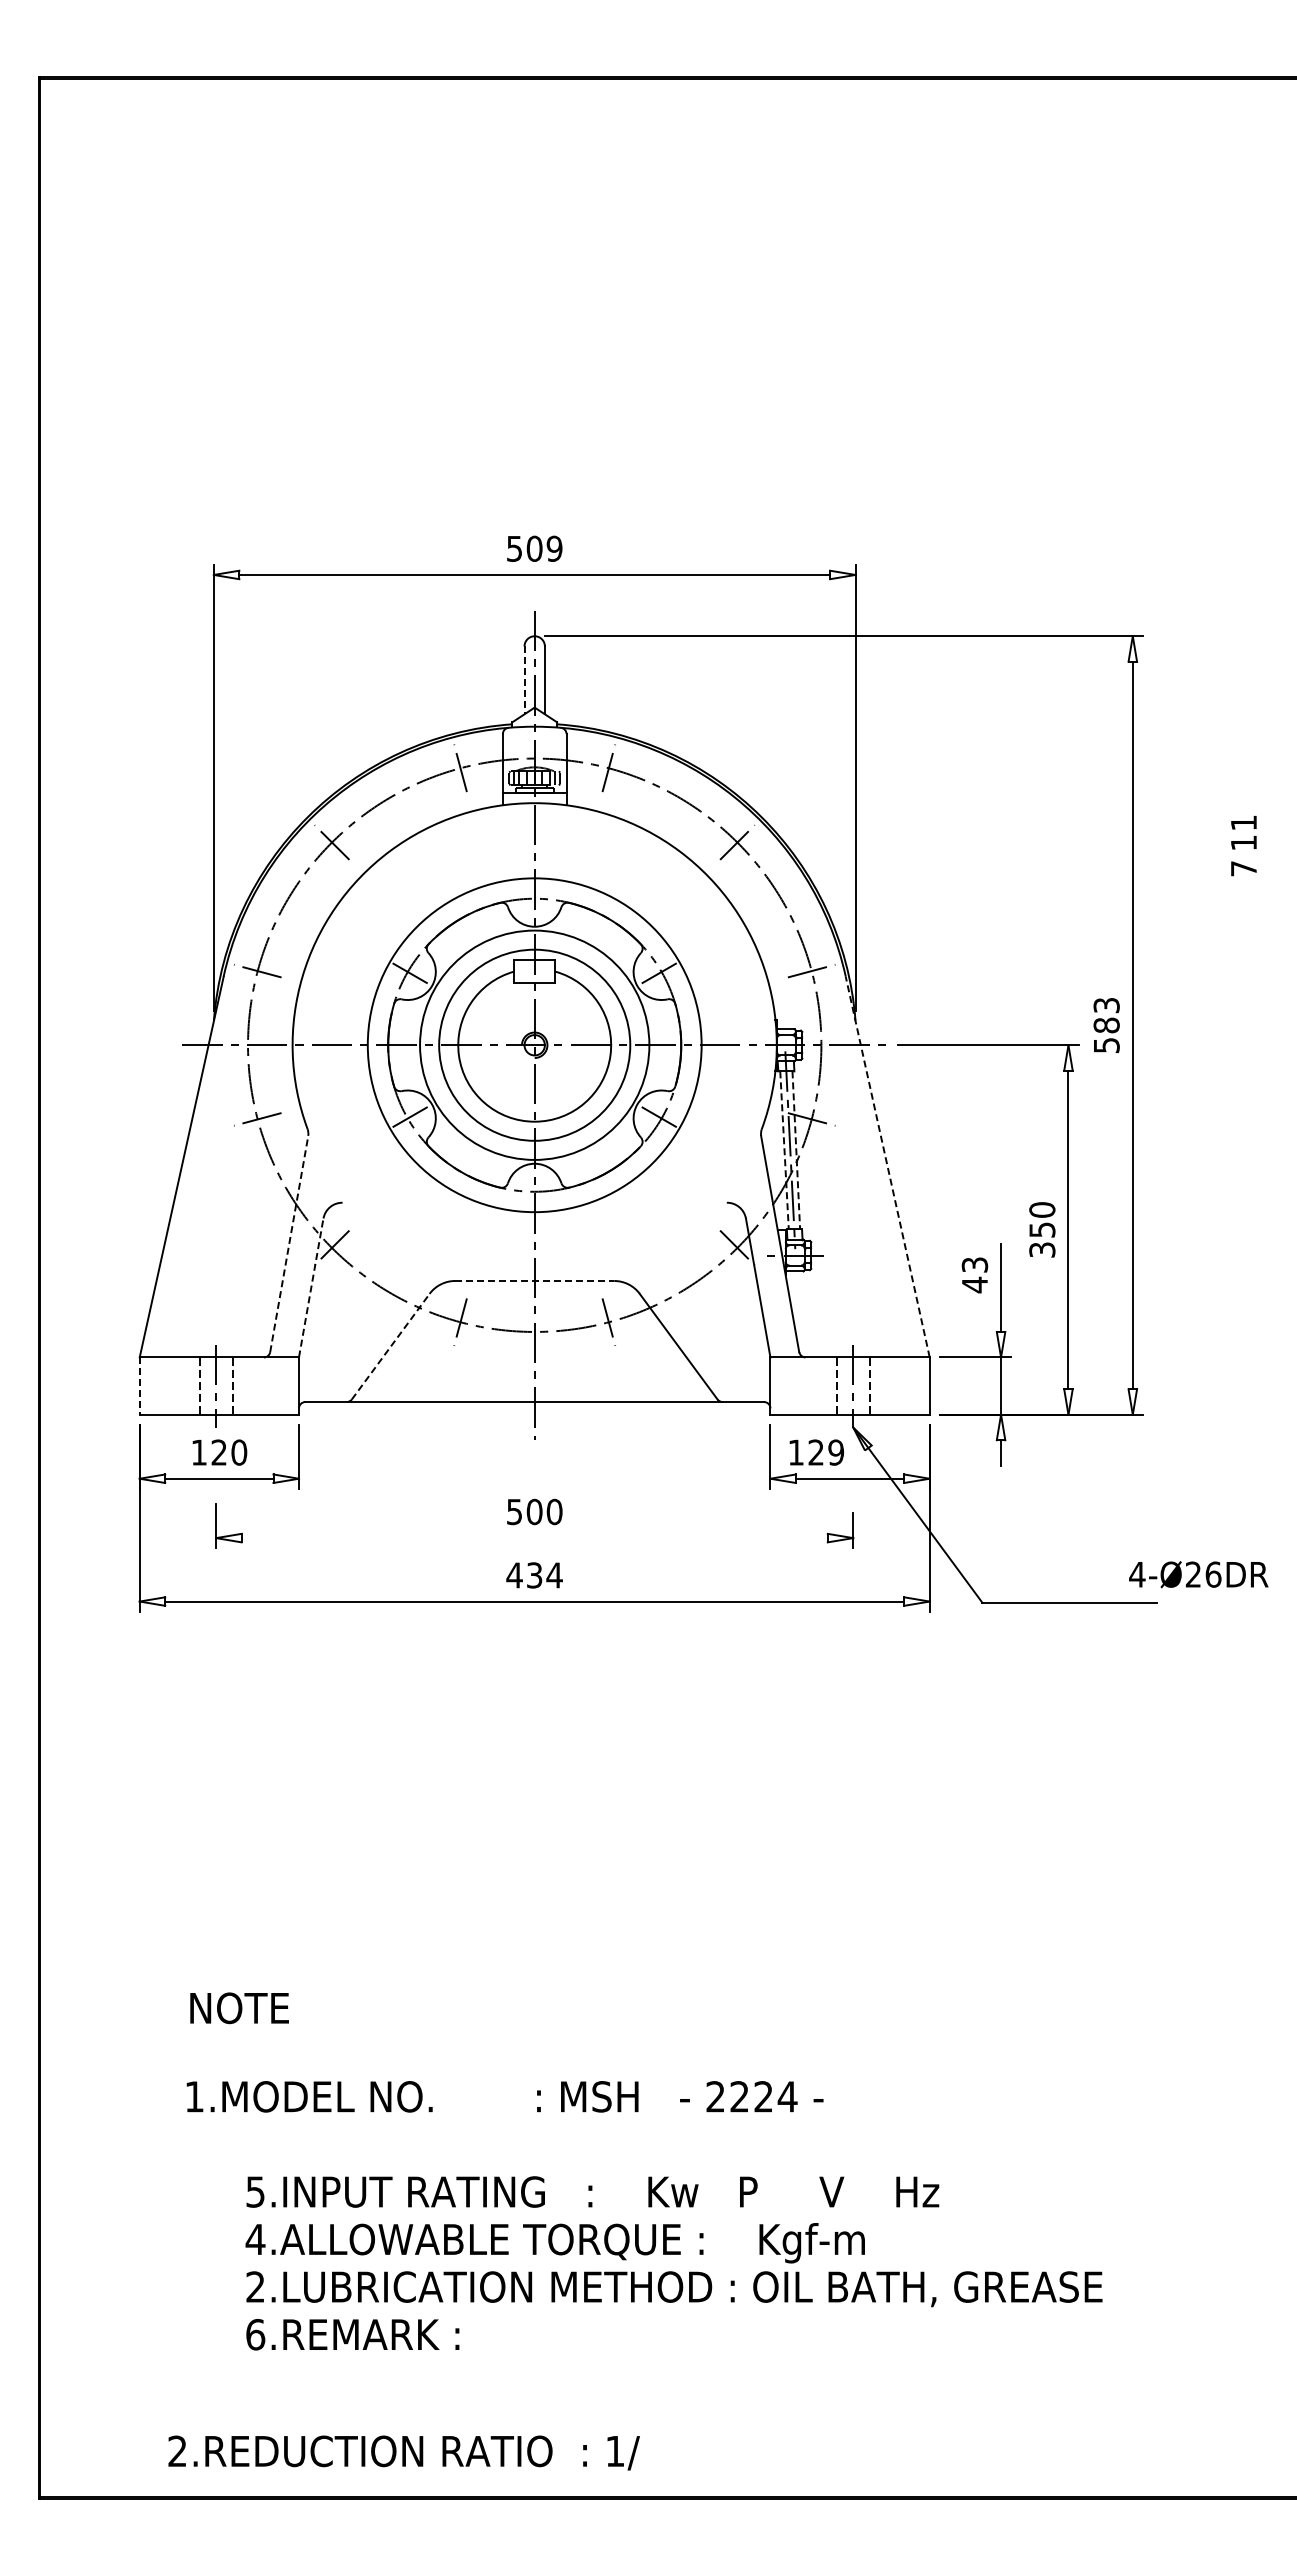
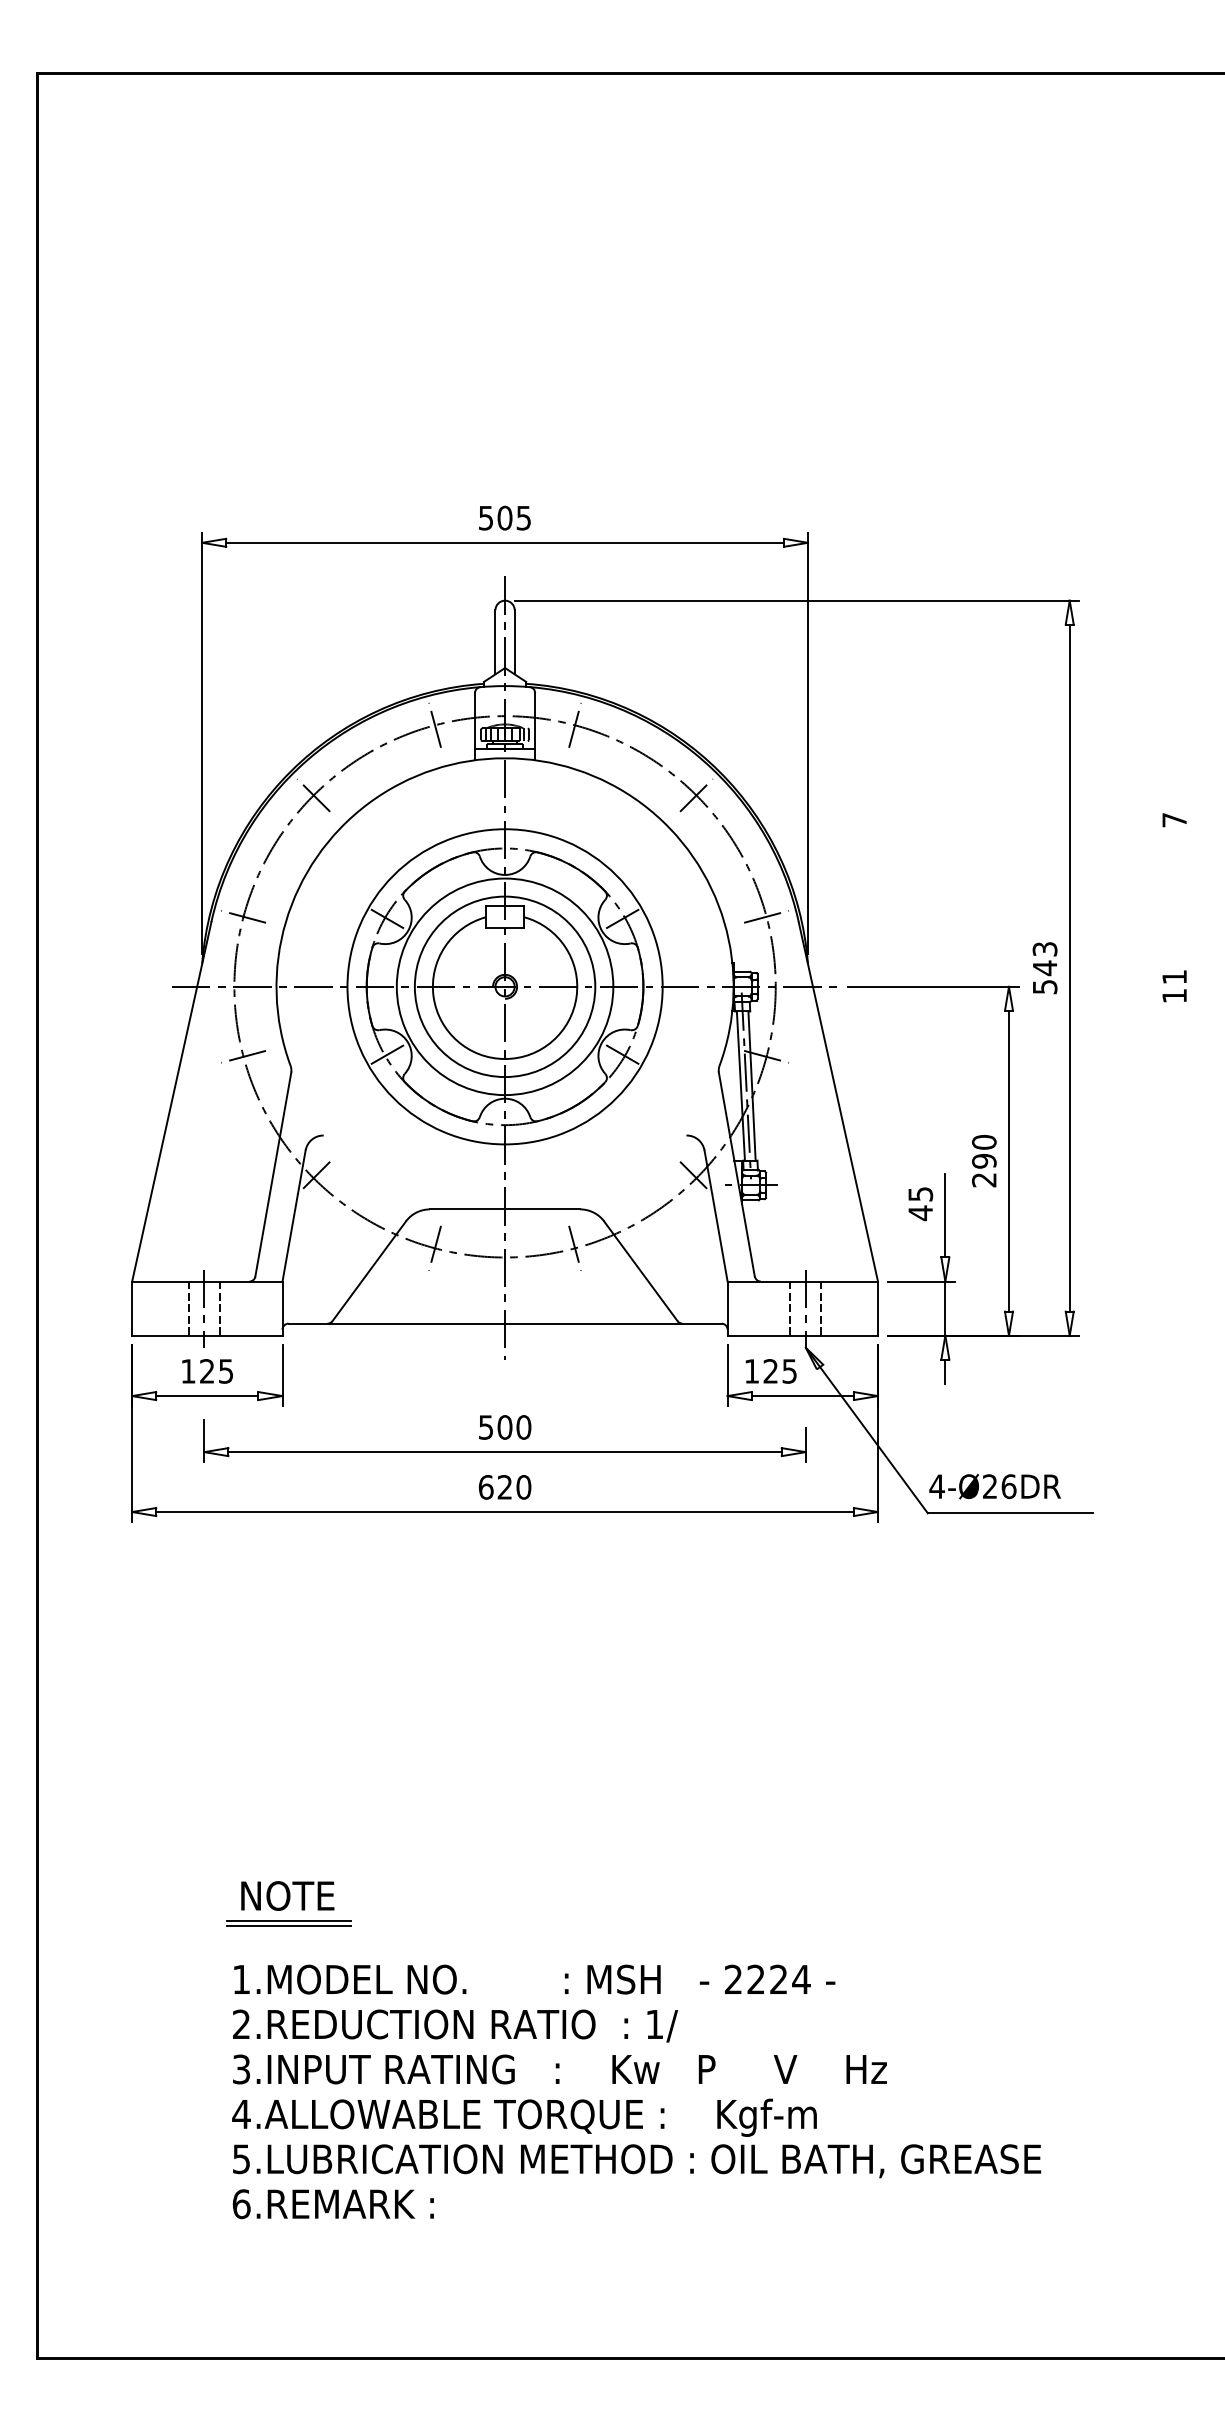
text: (554, 548) -> (523, 517), 509 -> 505
line: (524, 680) -> (495, 642), dashed -> solid
text: (1243, 832) -> (1174, 986), moved
text: (1106, 1025) -> (1044, 968), 583 -> 543
line: (784, 1150) -> (740, 1086), dashed -> solid
line: (796, 1150) -> (752, 1086), dashed -> solid
line: (887, 1167) -> (838, 1102), dashed -> solid
text: (1042, 1239) -> (984, 1170), 350 -> 290
line: (289, 1244) -> (273, 1174), dashed -> solid
text: (974, 1264) -> (920, 1193), 43 -> 45
line: (534, 1280) -> (504, 1208), dashed -> solid
line: (311, 1288) -> (294, 1216), dashed -> solid
line: (390, 1346) -> (368, 1271), dashed -> solid
line: (139, 1386) -> (131, 1308), dashed -> solid
text: (239, 1452) -> (226, 1371), 120 -> 125
text: (836, 1452) -> (789, 1371), 129 -> 125
line: (534, 1538) -> (504, 1452), added
text: (1198, 1574) -> (994, 1486), moved
text: (534, 1575) -> (504, 1487), 434 -> 620
text: (239, 2008) -> (287, 1896), moved
line: (305, 2034) -> (288, 1920), added
line: (305, 2040) -> (288, 1926), added
text: (504, 2096) -> (534, 1979), moved
text: (255, 2191) -> (241, 2068), 5.INPUT -> 3.INPUT
text: (255, 2286) -> (241, 2158), 2.LUBRICATION -> 5.LUBRICATION
text: (403, 2452) -> (454, 2025), moved

